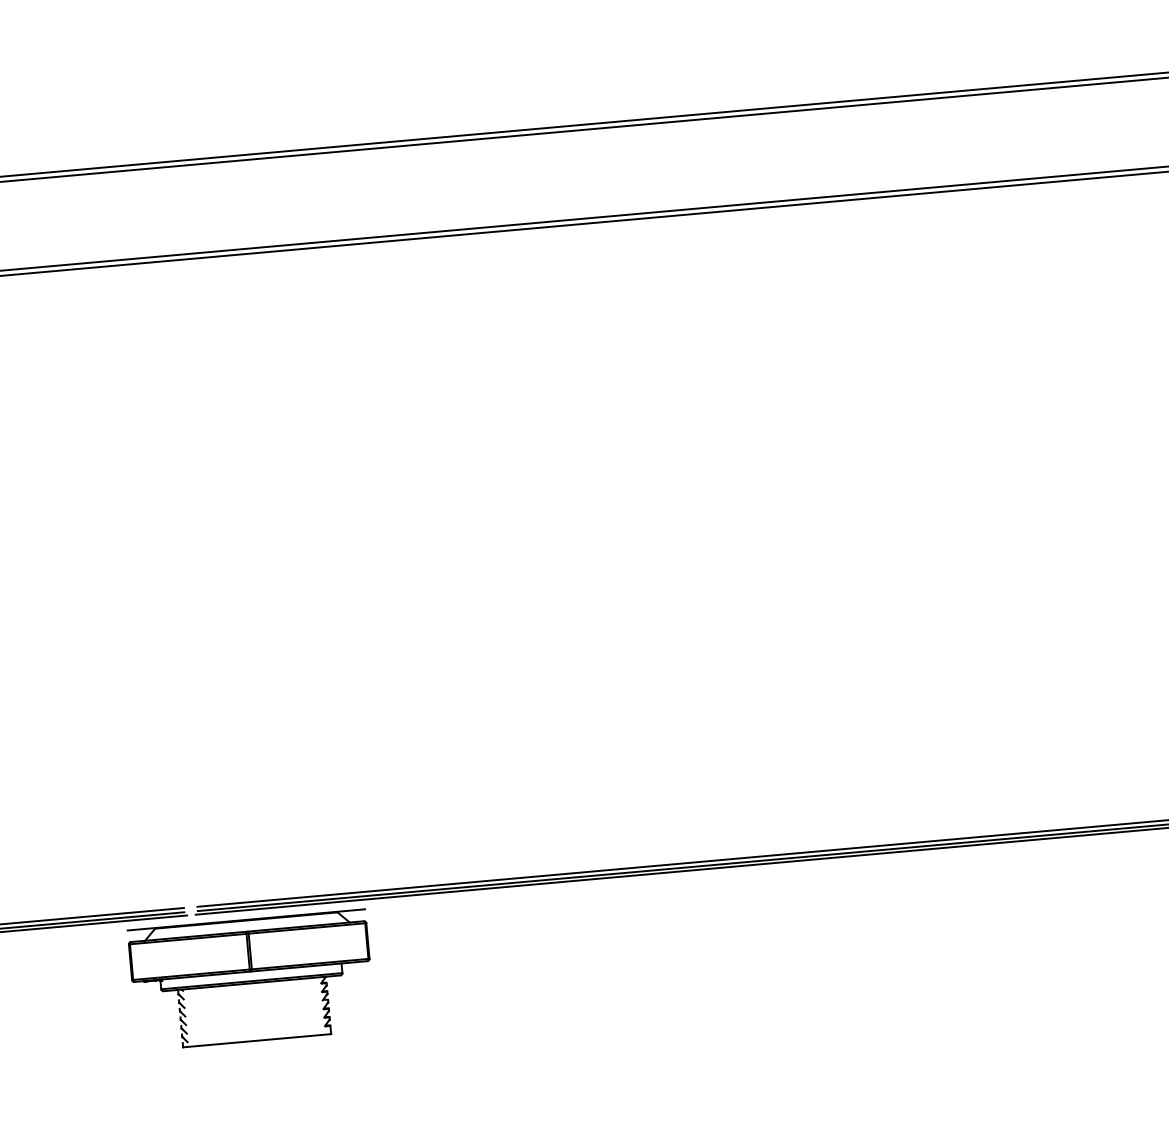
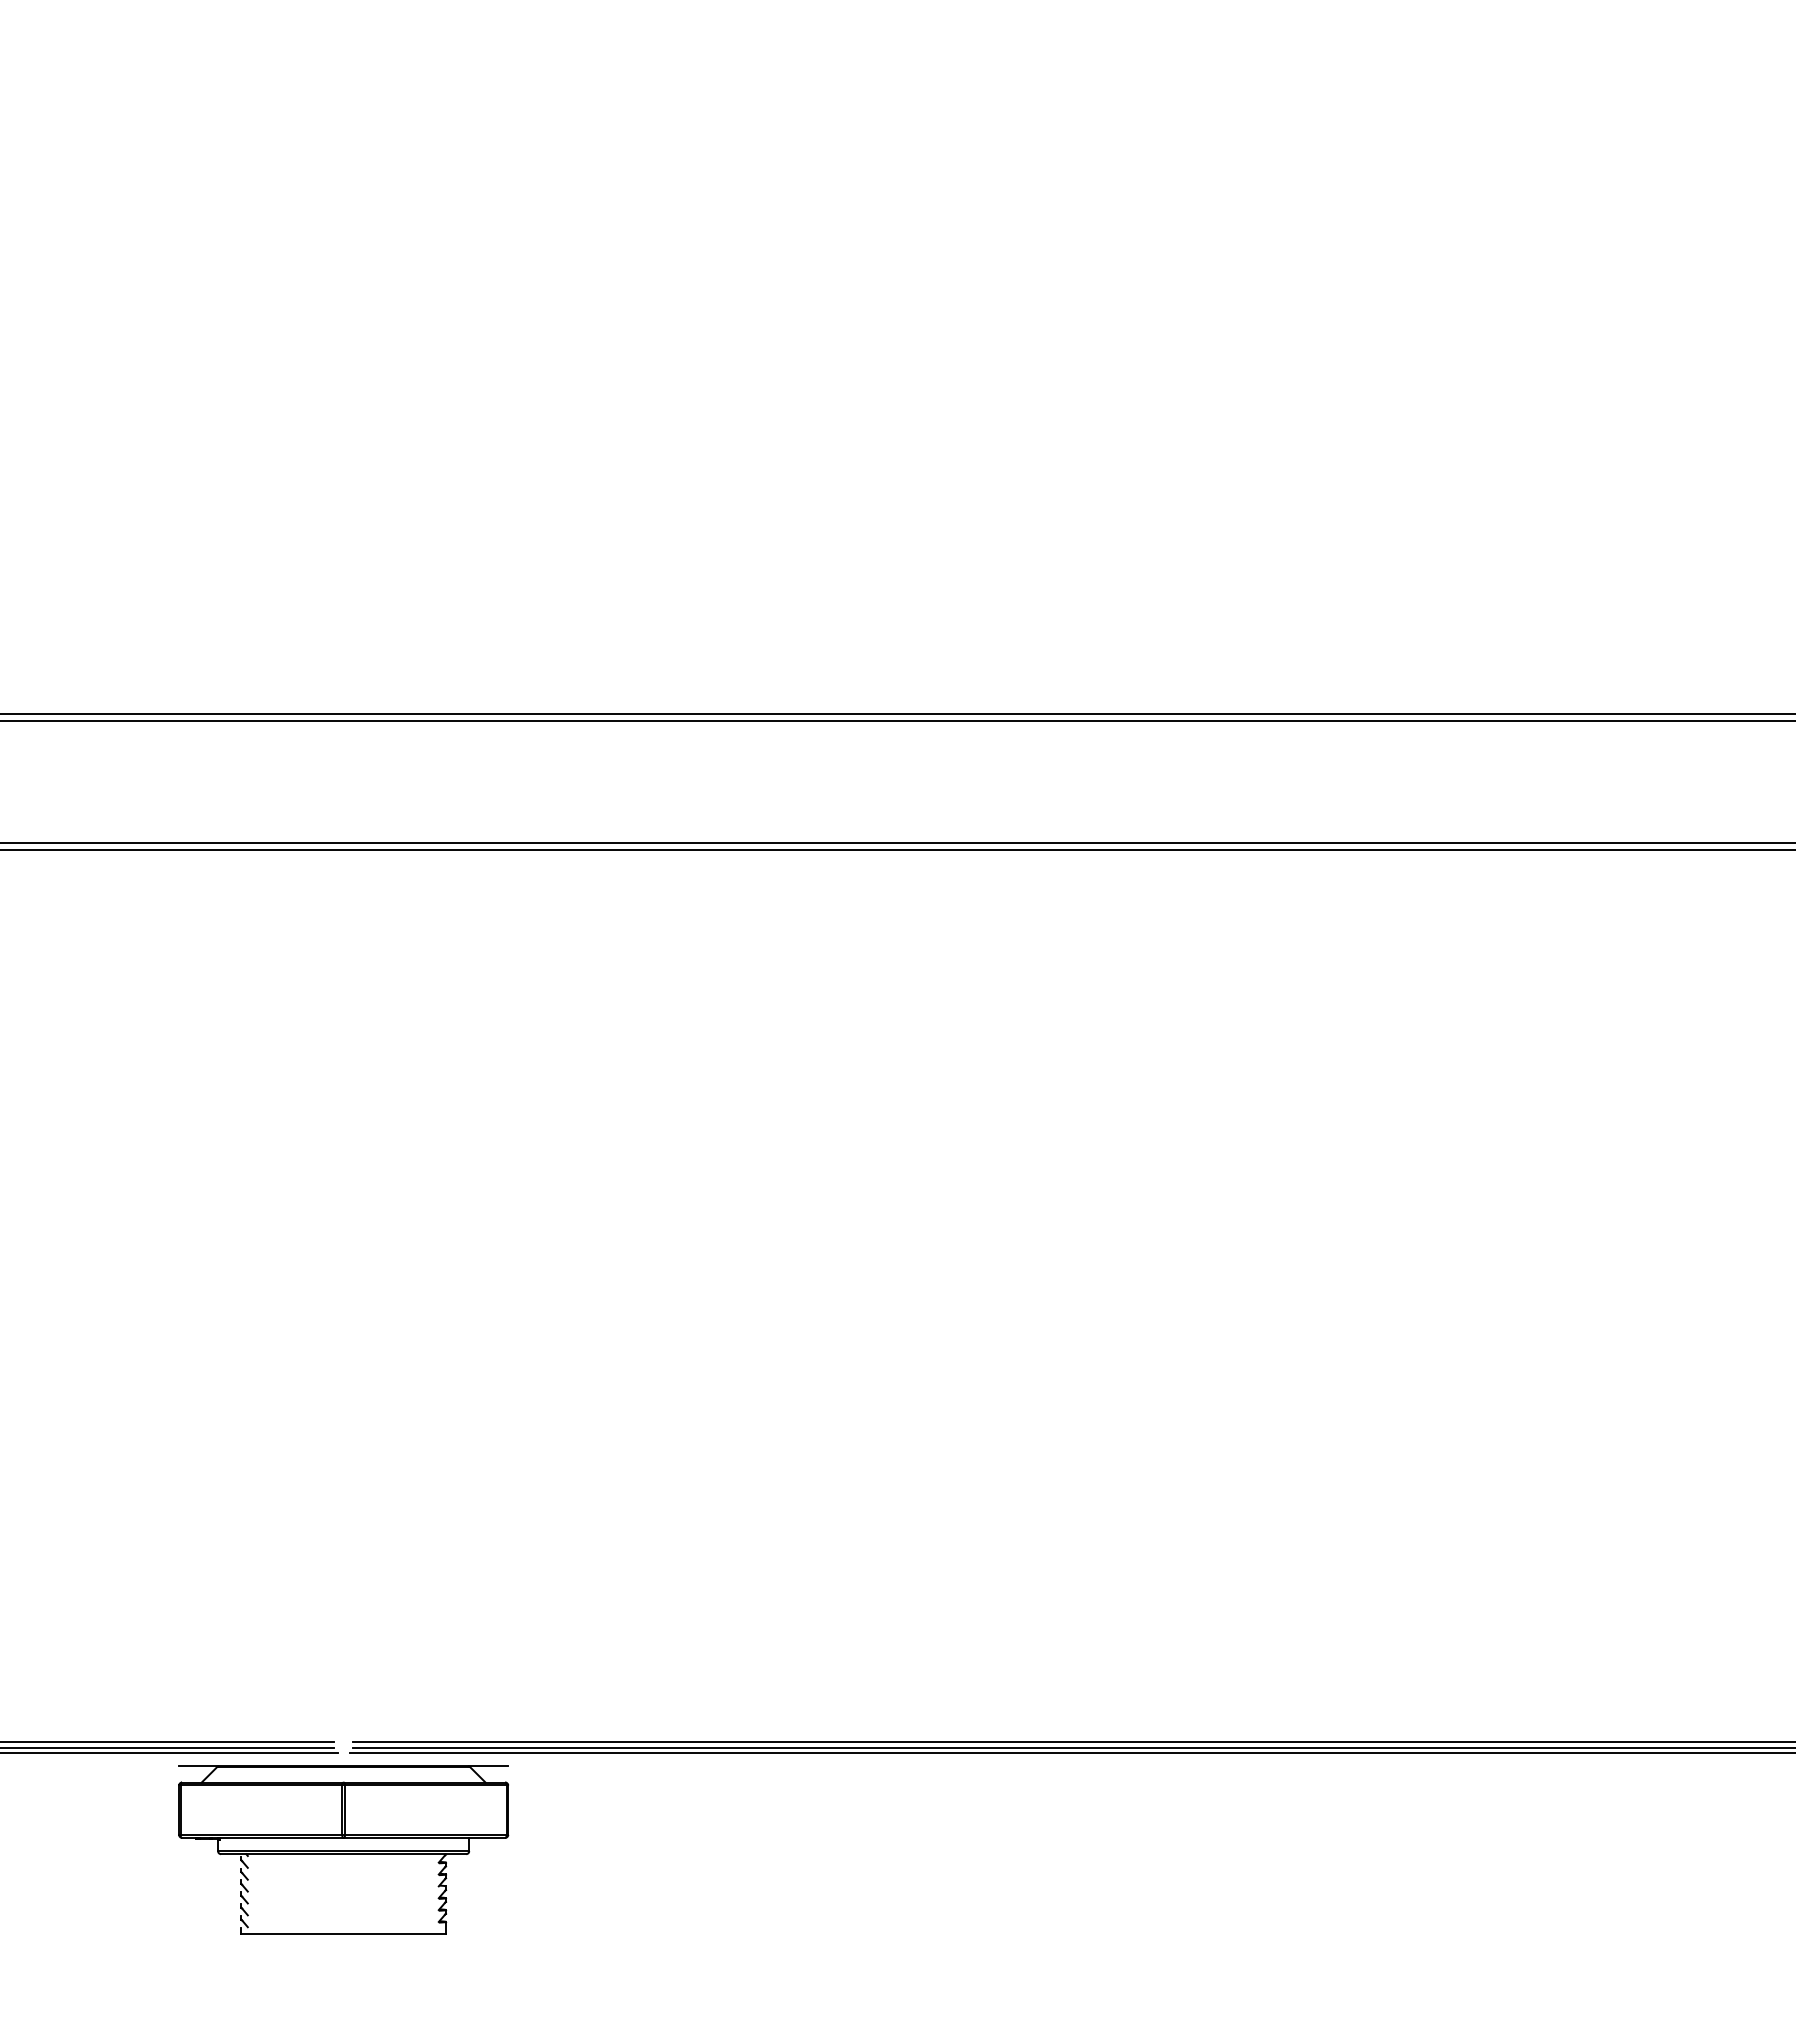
part: (251, 979) -> (343, 1849), moved

